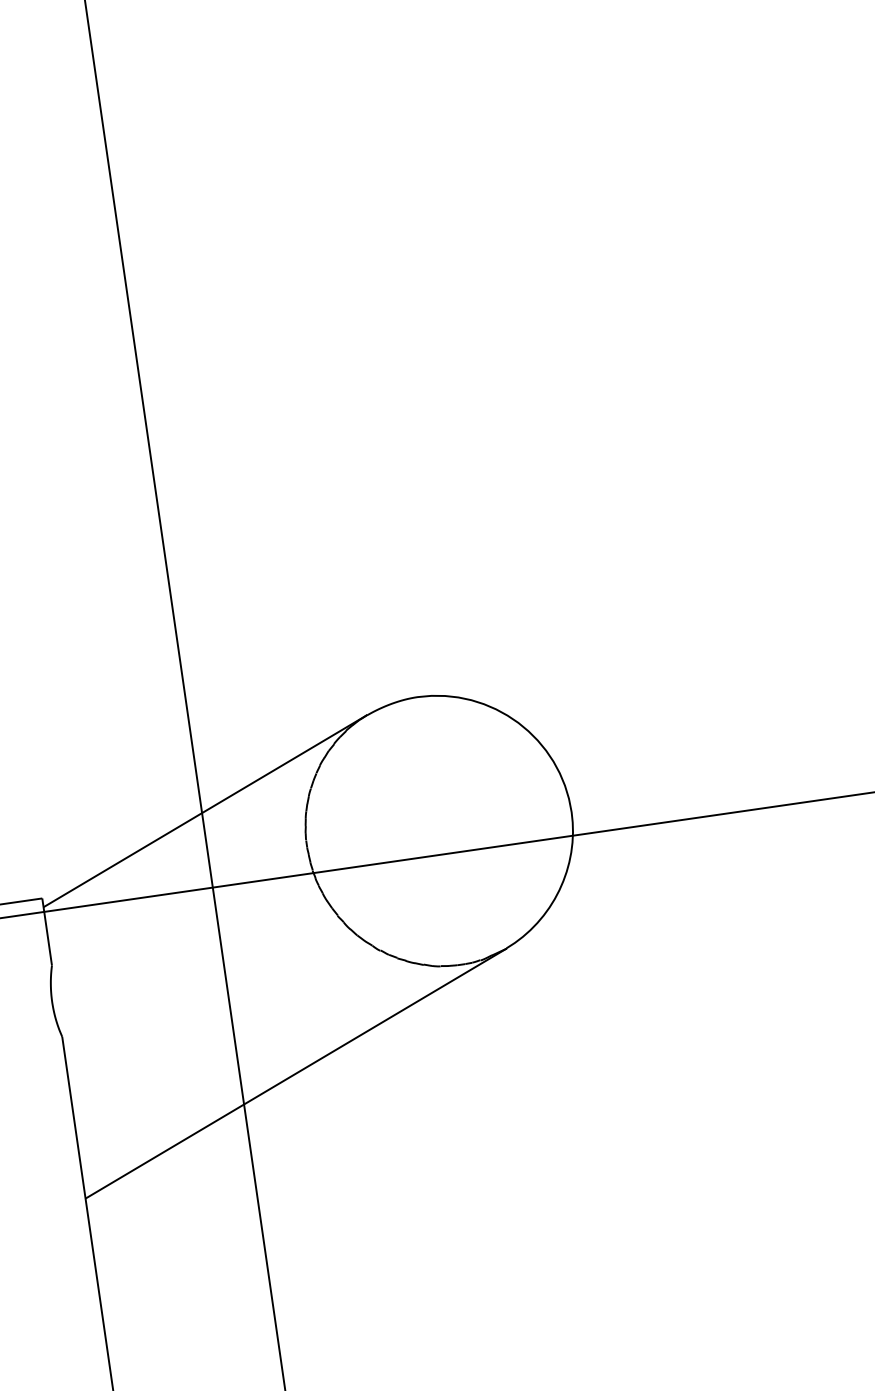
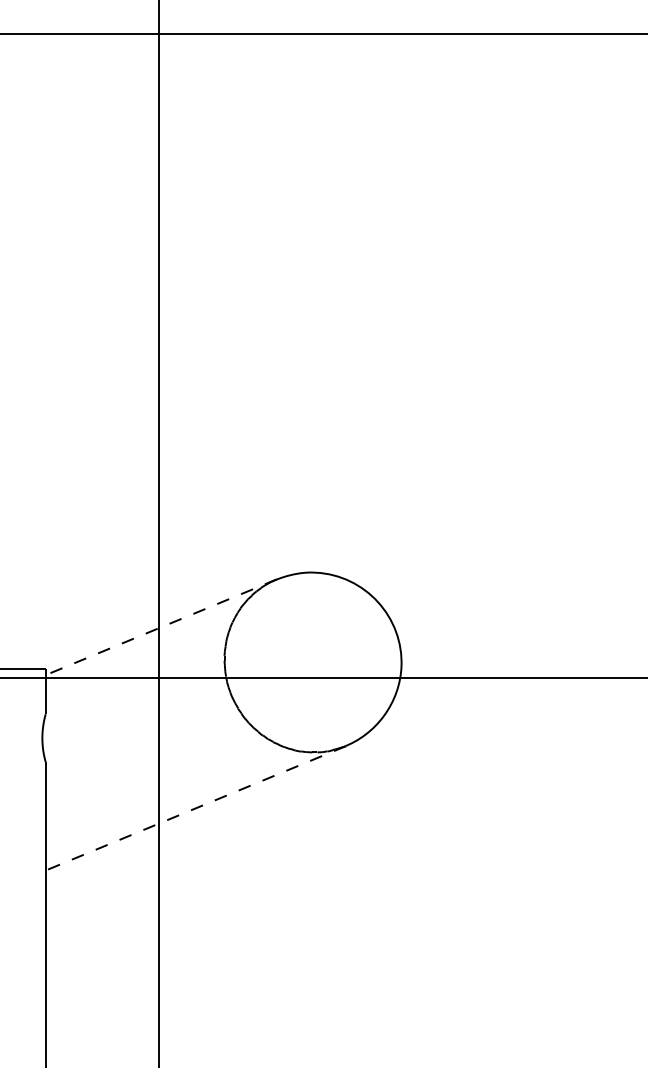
line: (204, 811) -> (160, 627), solid -> dashed
line: (295, 1073) -> (195, 808), solid -> dashed

